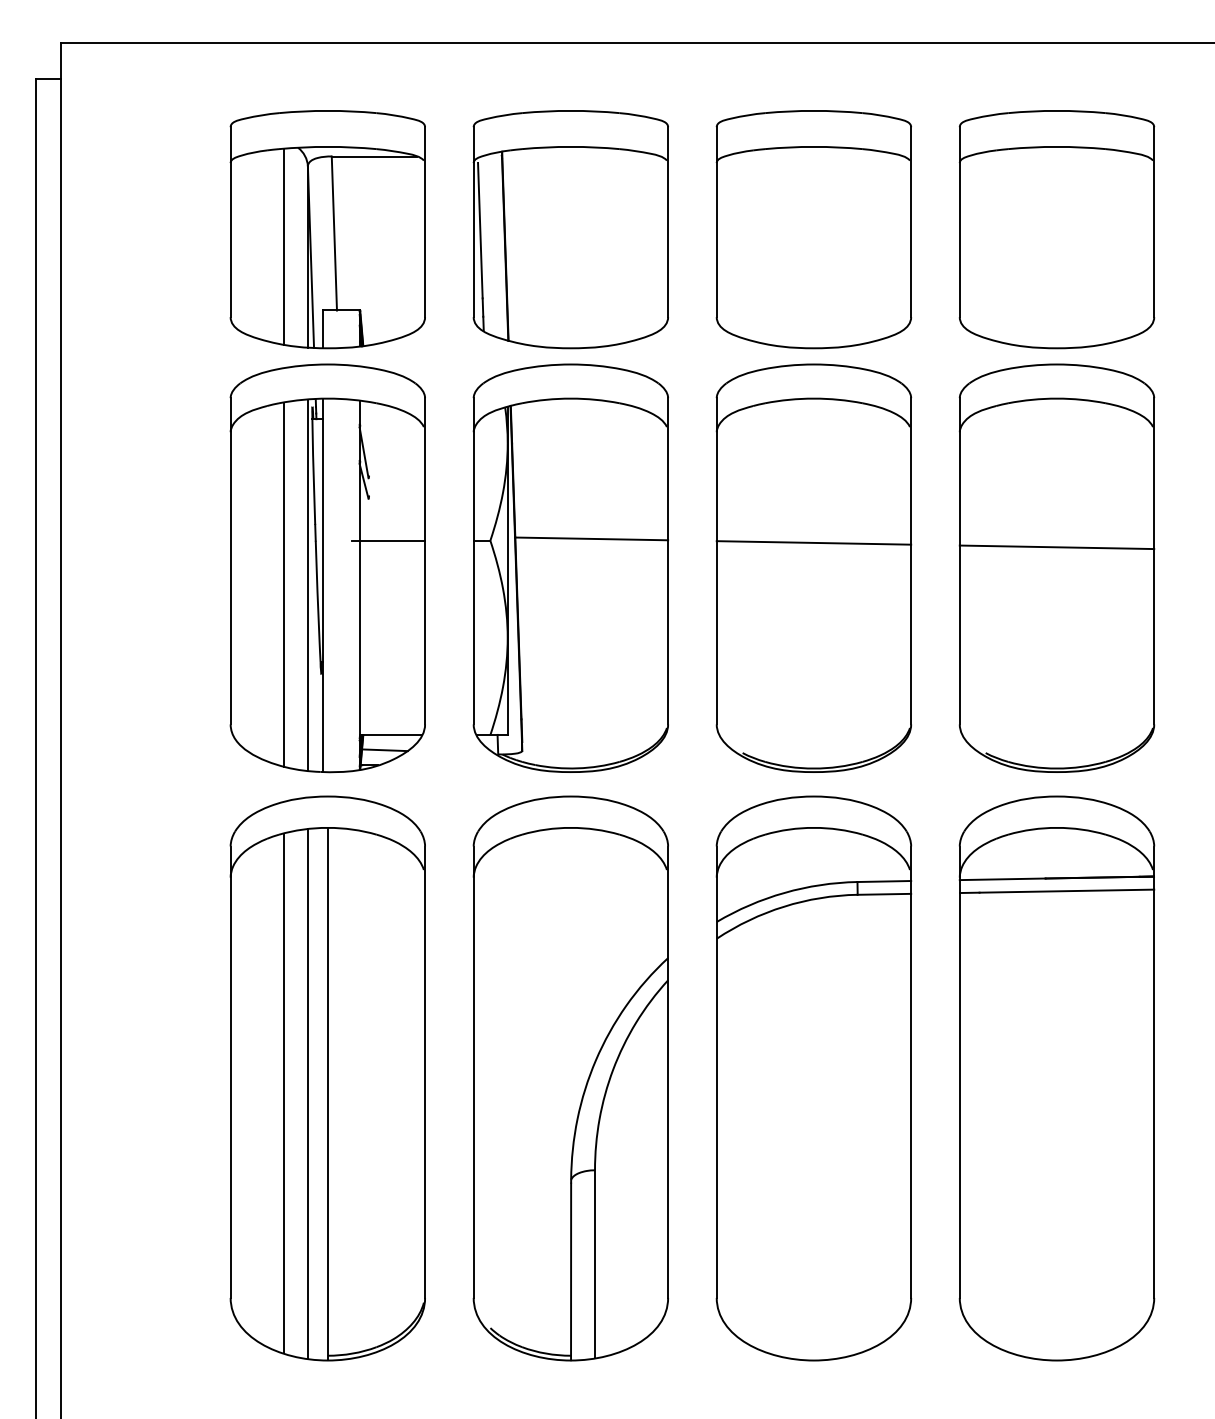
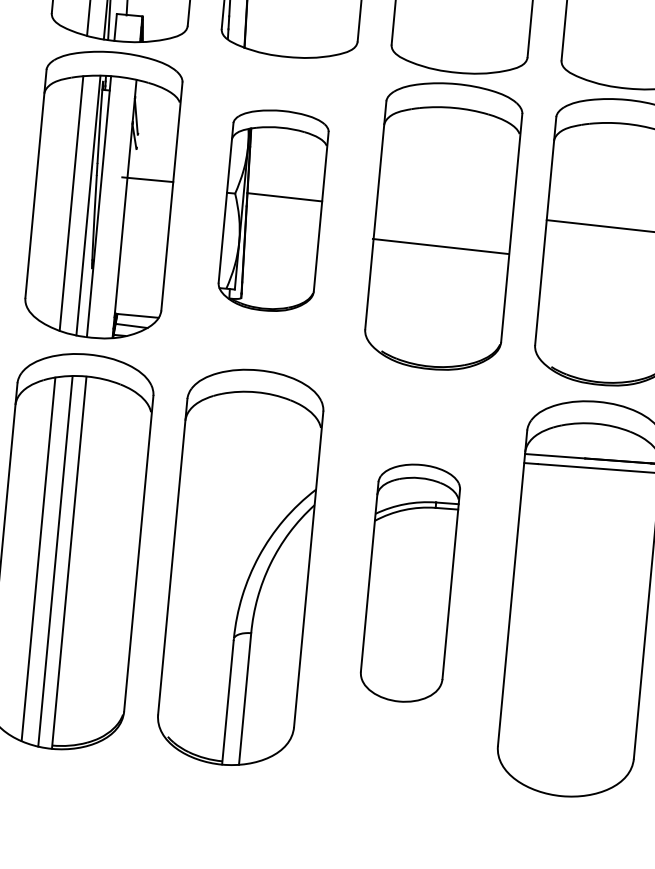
line: (813, 542) -> (440, 246), moved
part: (570, 567) -> (273, 210), size x0.7
part: (813, 1078) -> (409, 583), size x0.6

